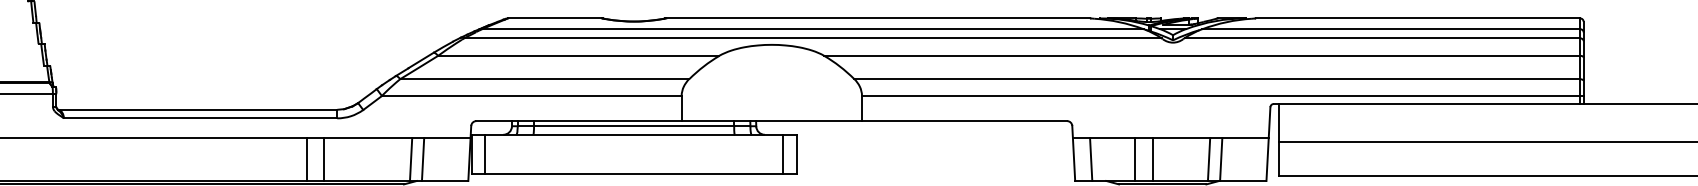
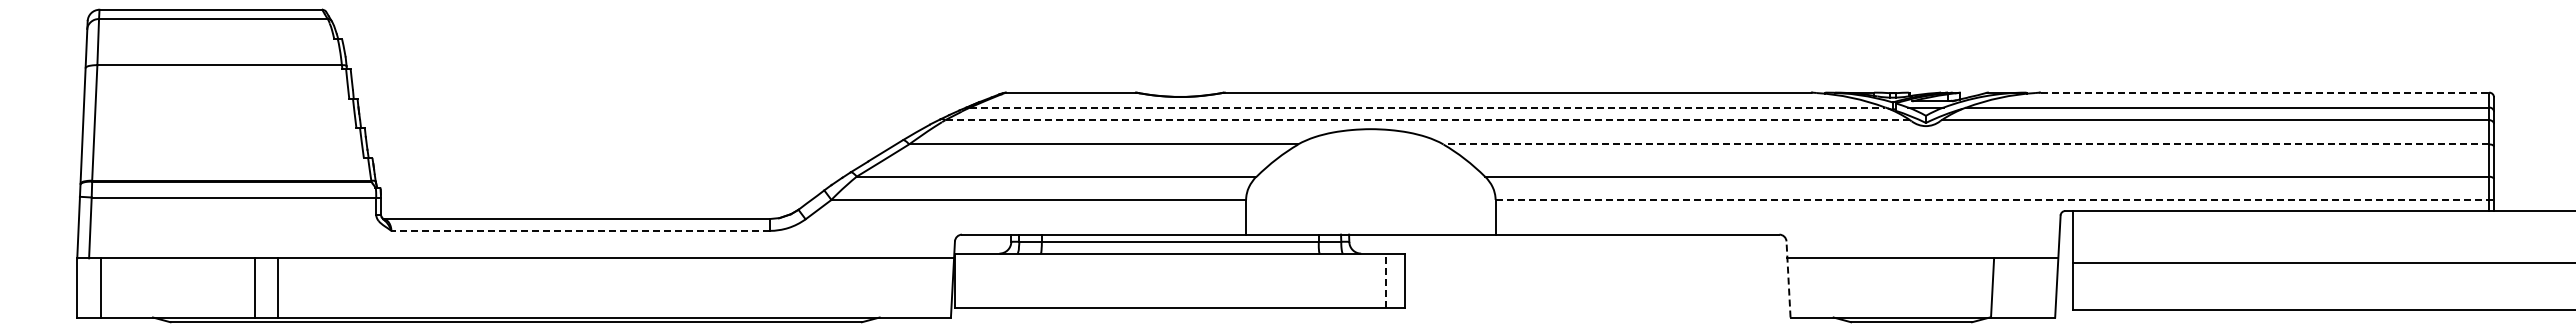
line: (1418, 18) -> (2265, 92), solid -> dashed
line: (812, 29) -> (1427, 107), solid -> dashed
line: (812, 38) -> (1427, 120), solid -> dashed
line: (1202, 55) -> (1966, 144), solid -> dashed
line: (1223, 95) -> (1995, 199), solid -> dashed
line: (200, 118) -> (580, 230), solid -> dashed
line: (1073, 152) -> (1788, 278), solid -> dashed
line: (485, 154) -> (974, 280), removed
line: (783, 154) -> (1386, 280), solid -> dashed
line: (307, 159) -> (728, 287), removed
line: (324, 159) -> (751, 287), removed
line: (410, 159) -> (871, 287), removed
line: (422, 159) -> (887, 287), removed
line: (1091, 159) -> (1812, 287), removed
line: (1135, 159) -> (1873, 287), removed
line: (1152, 159) -> (1897, 287), removed
line: (1208, 159) -> (1975, 287), removed

